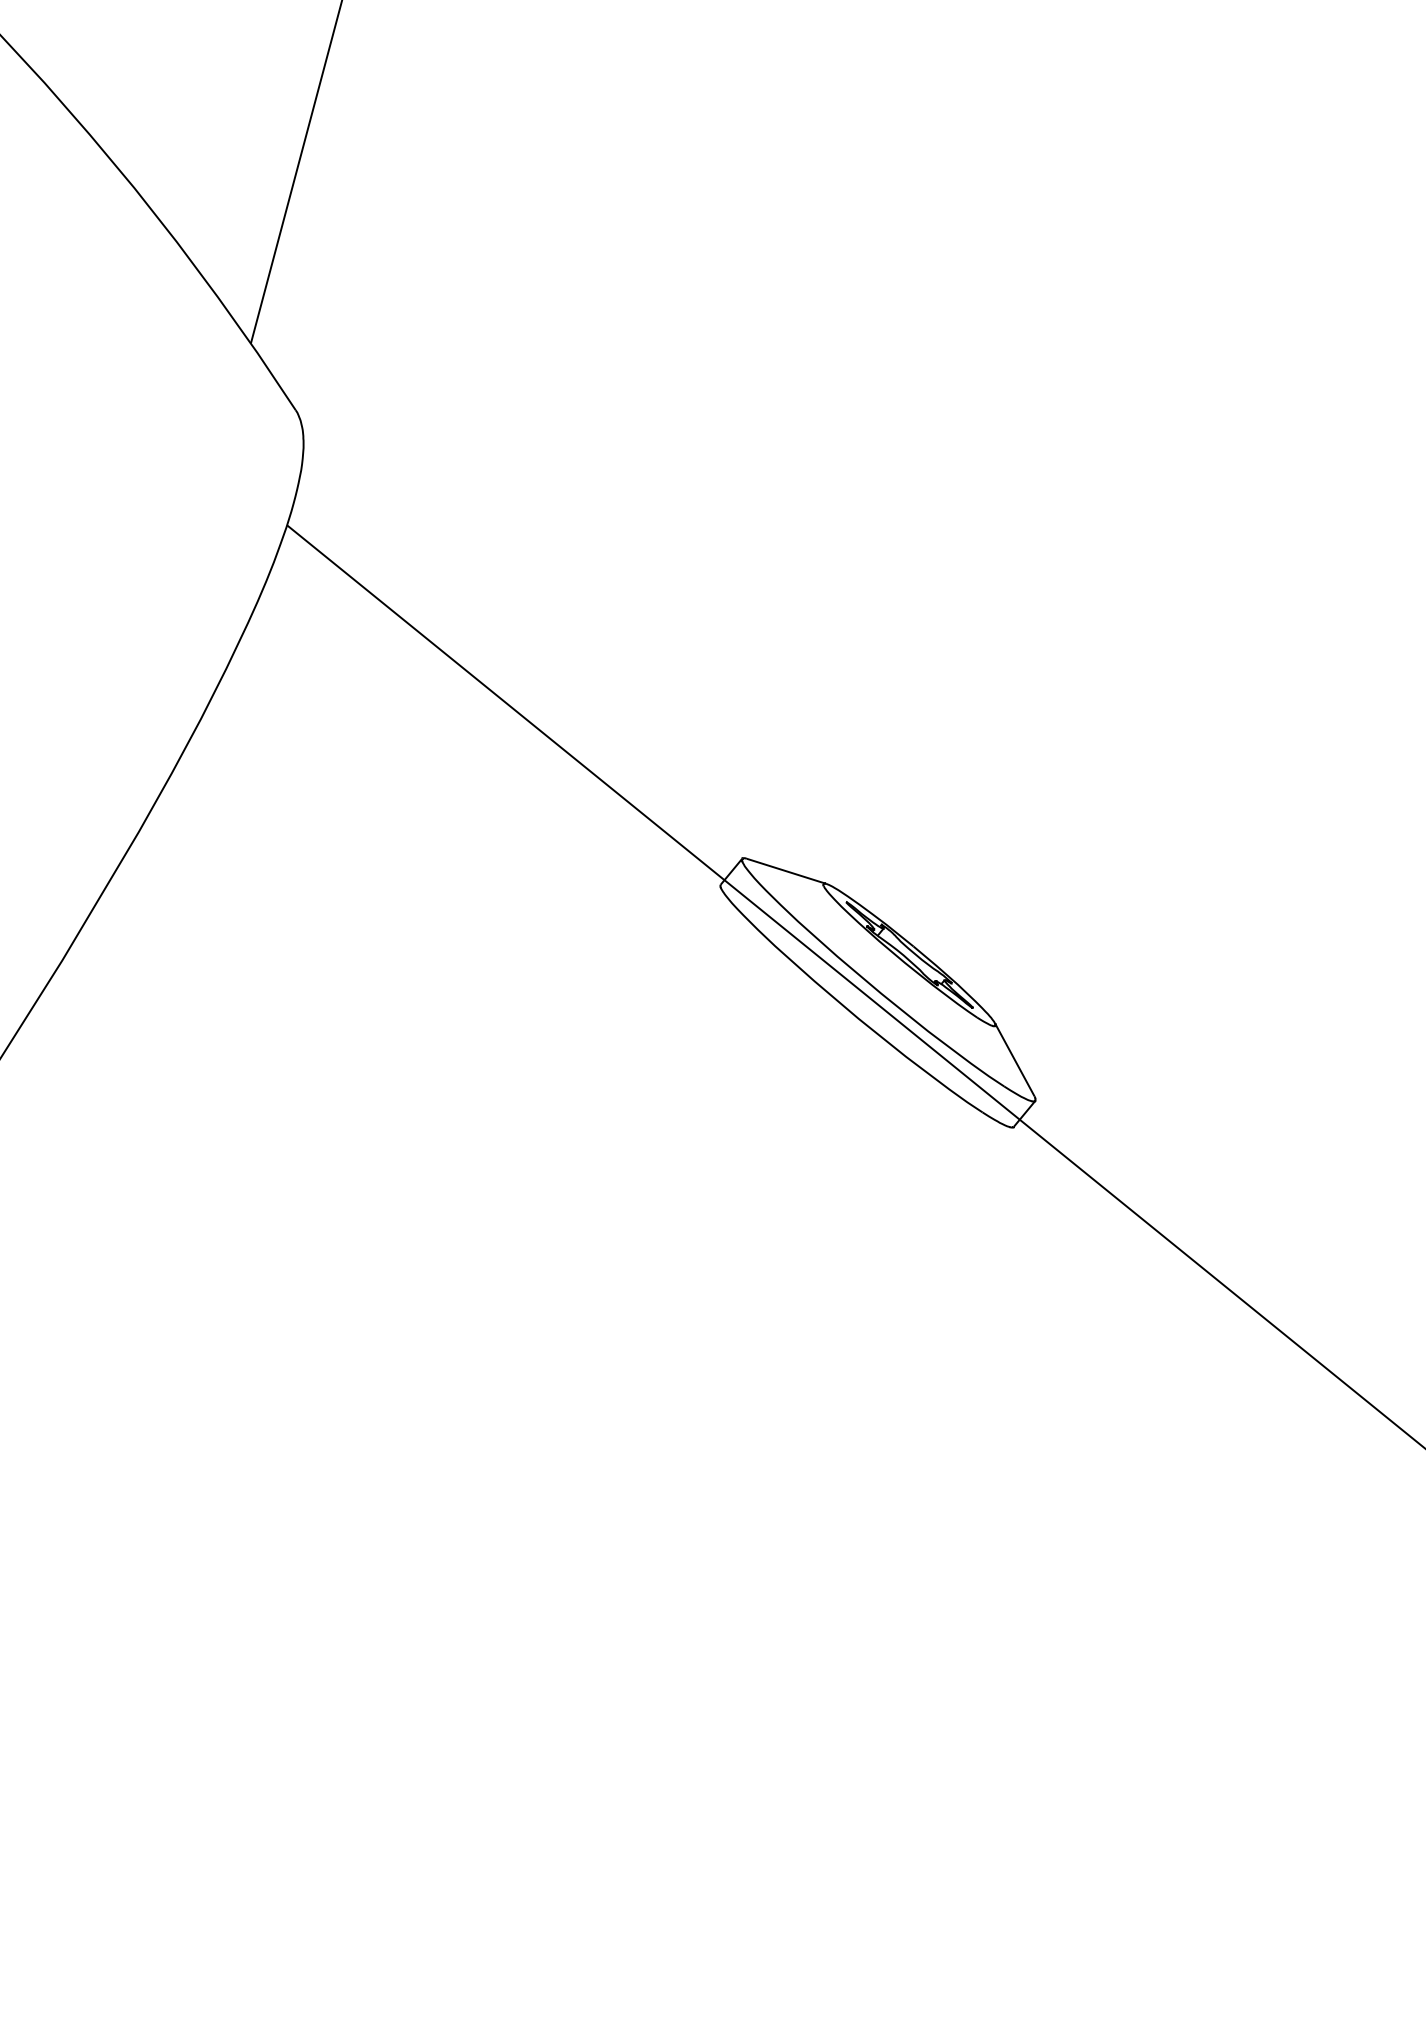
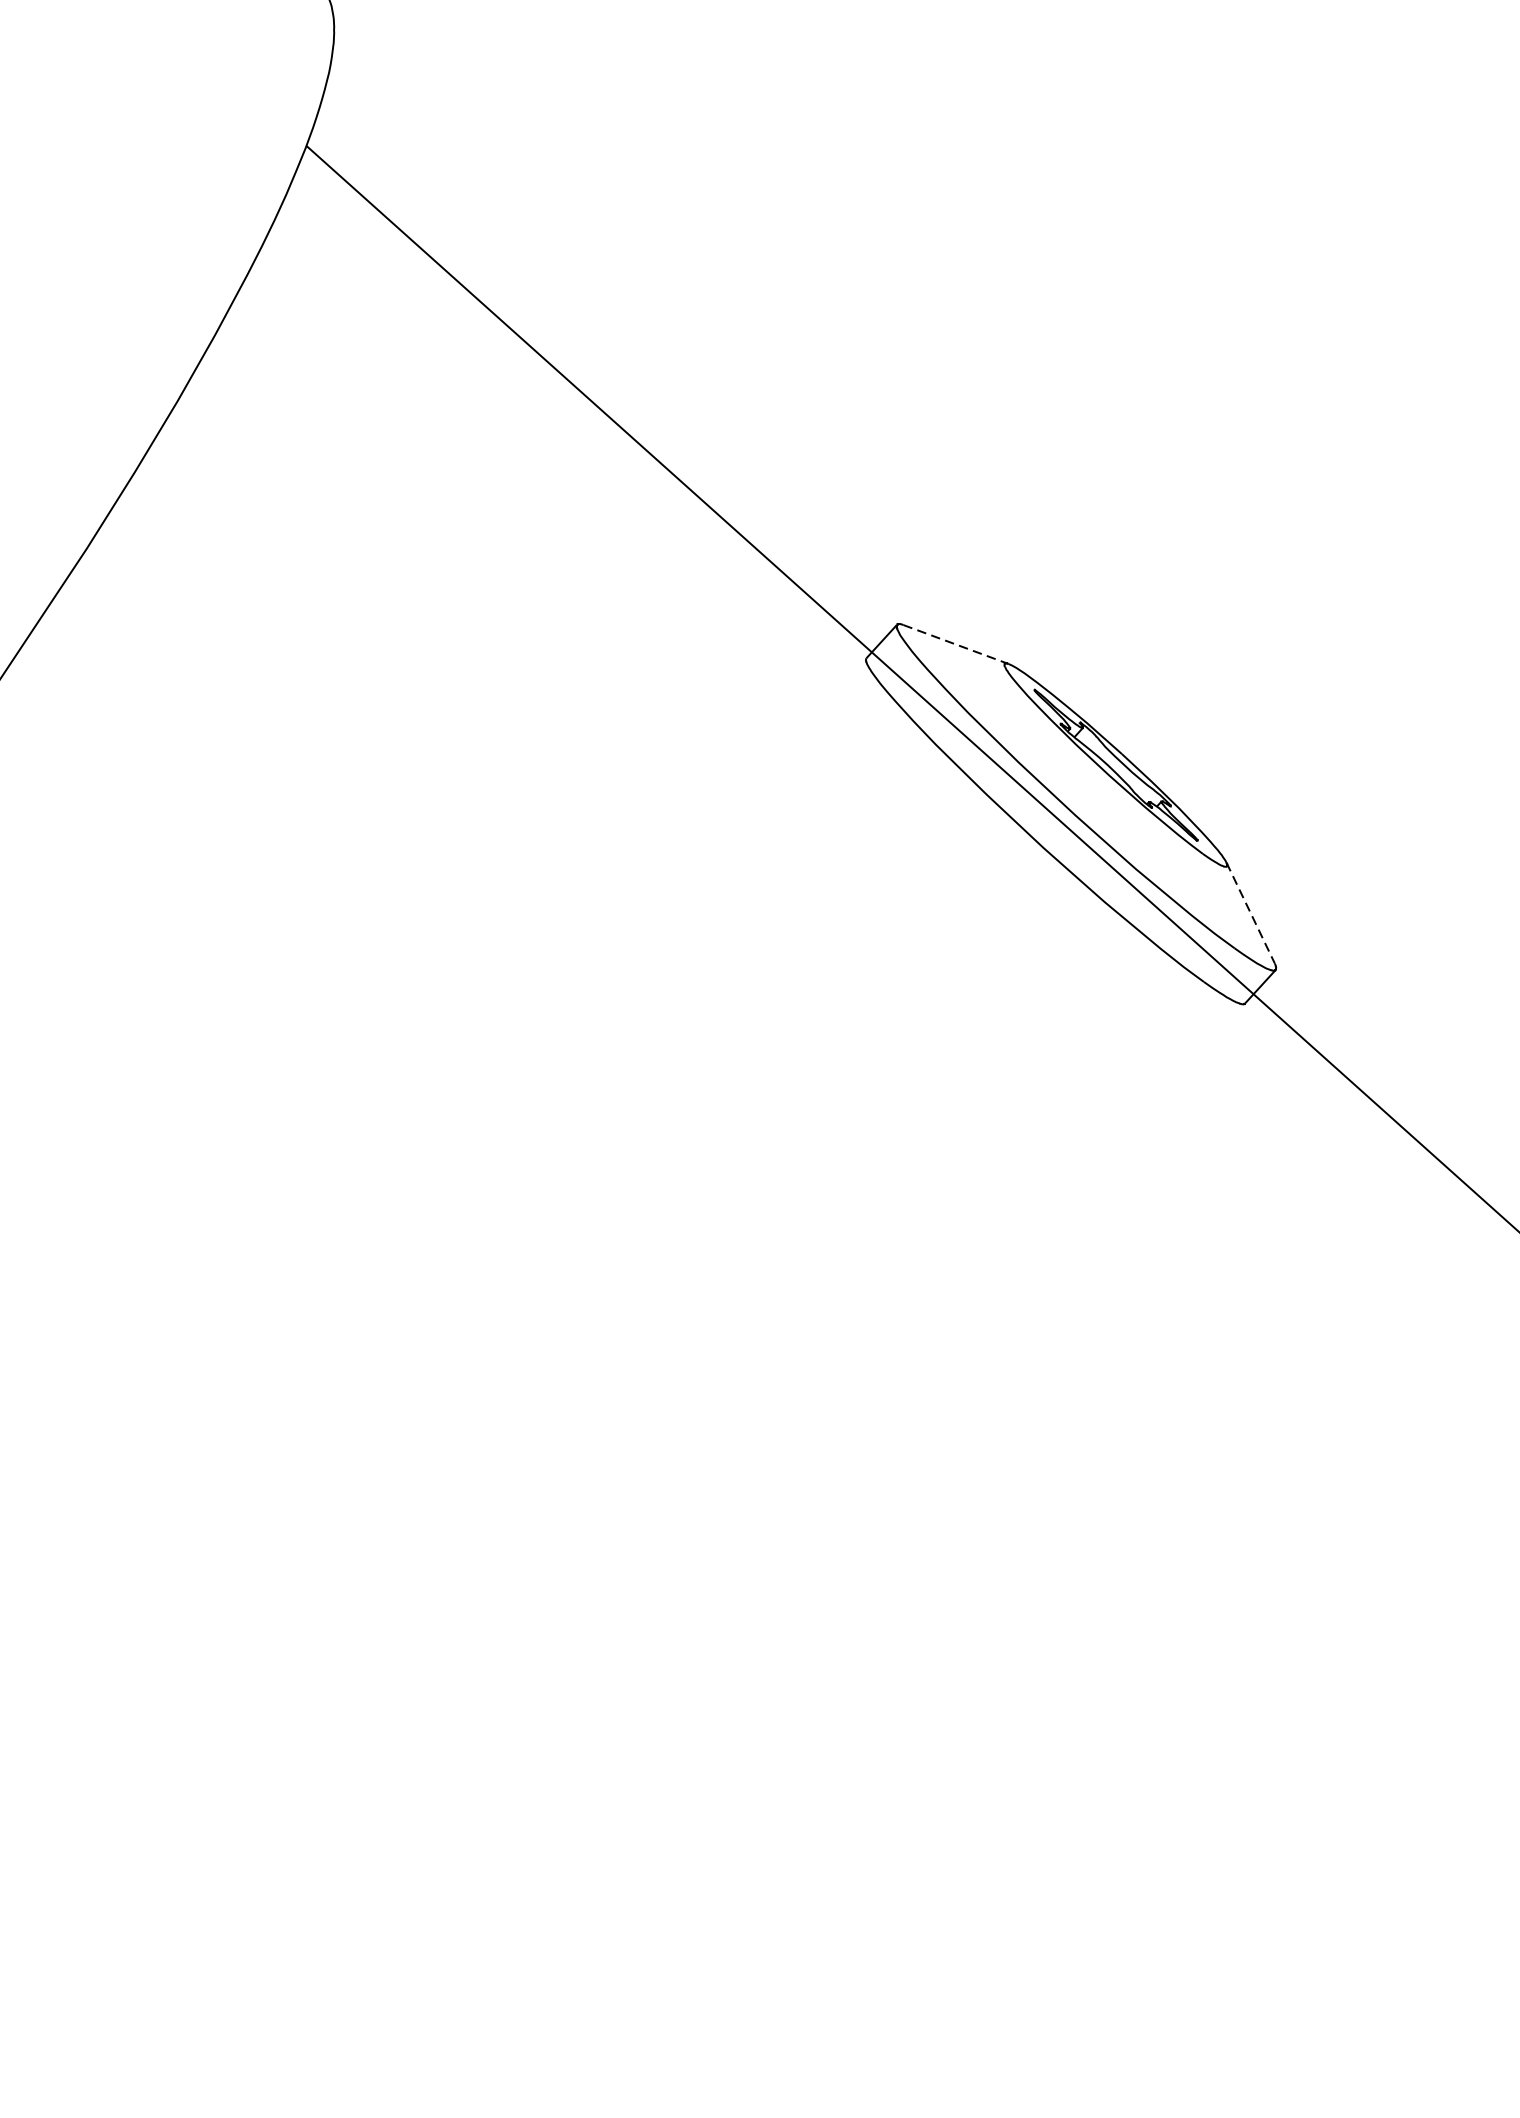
line: (786, 871) -> (955, 644), solid -> dashed
line: (1014, 1060) -> (1250, 914), solid -> dashed

